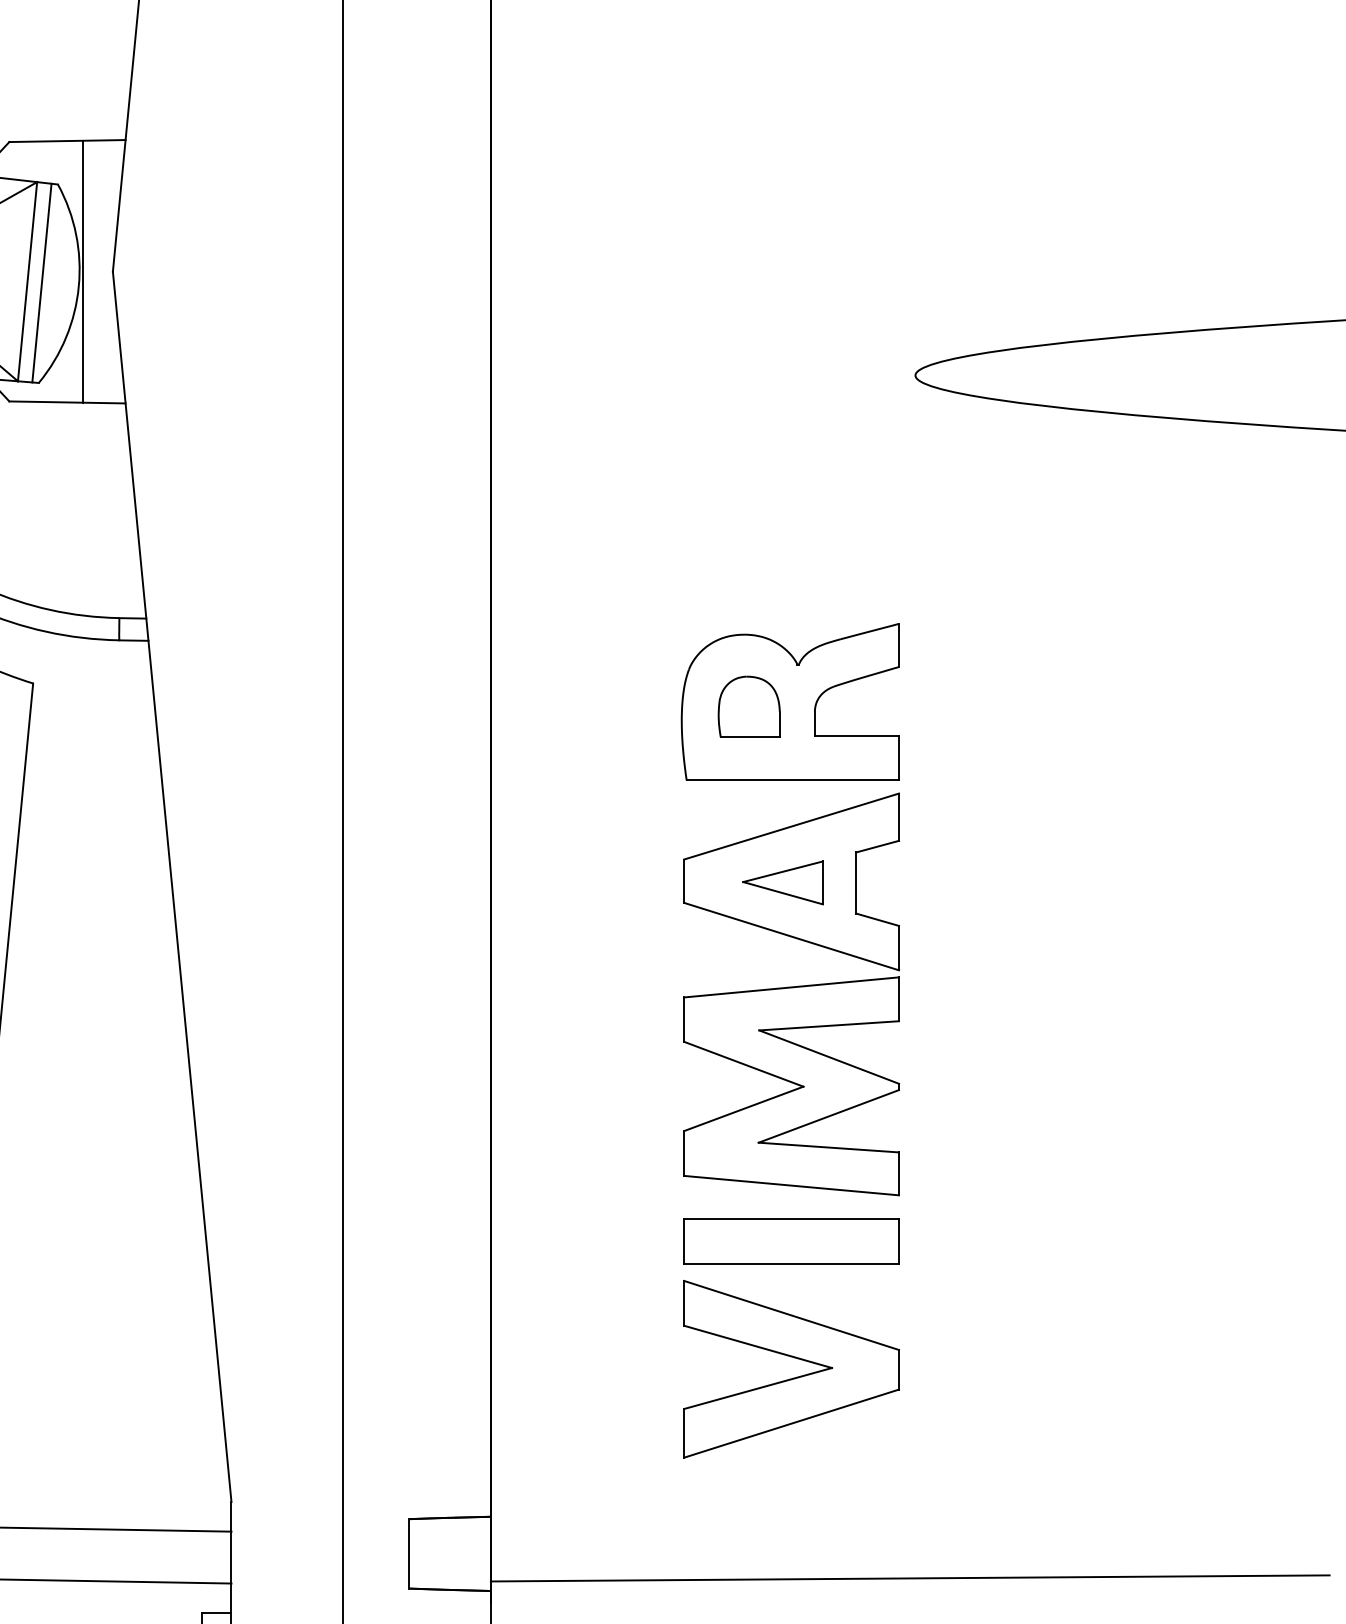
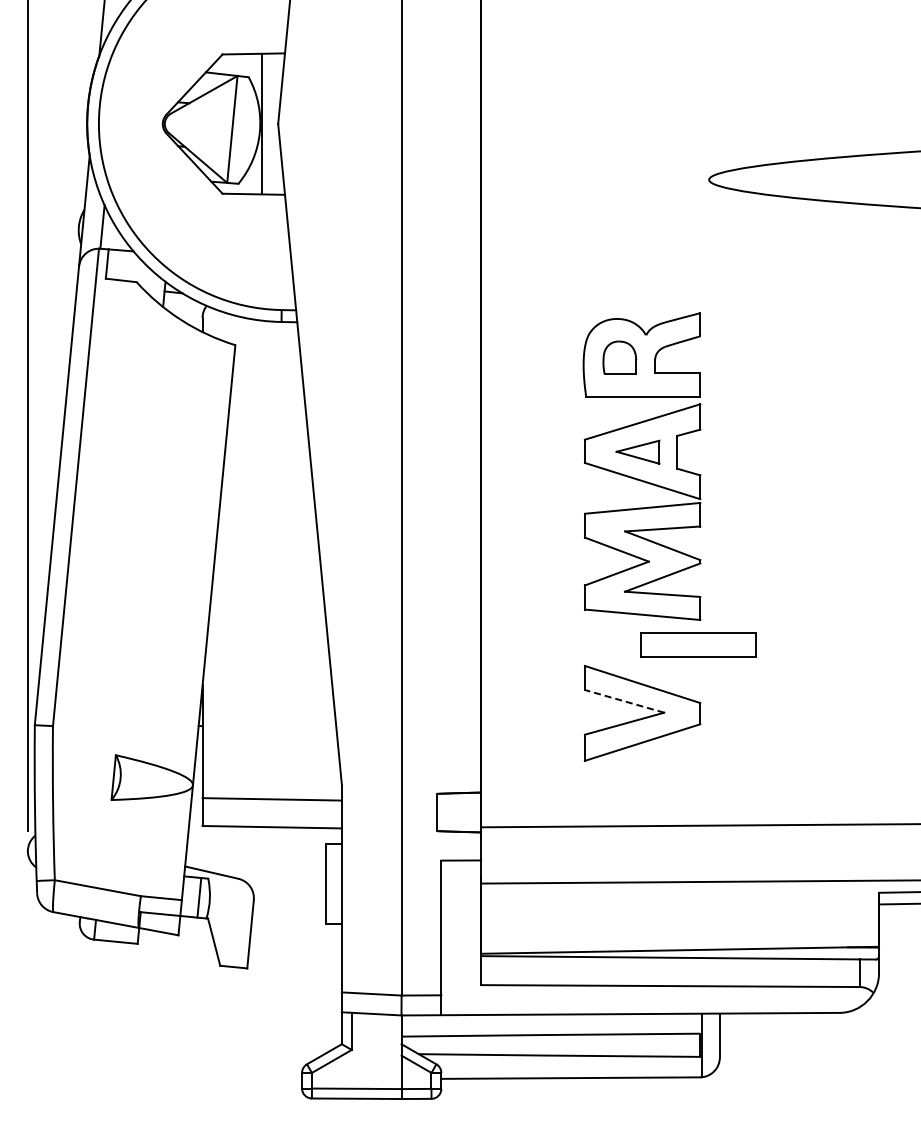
line: (40, 281) -> (239, 129), removed
part: (791, 1240) -> (698, 644), moved
line: (757, 1347) -> (624, 701), solid -> dashed

